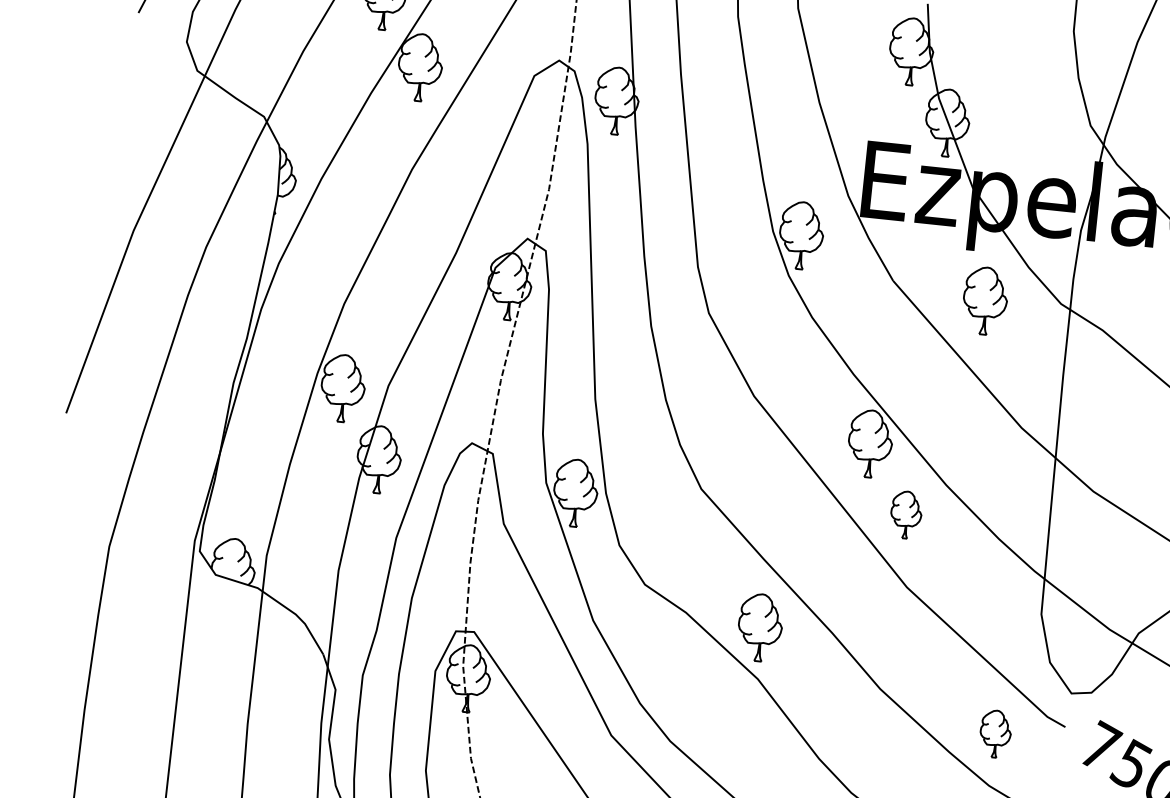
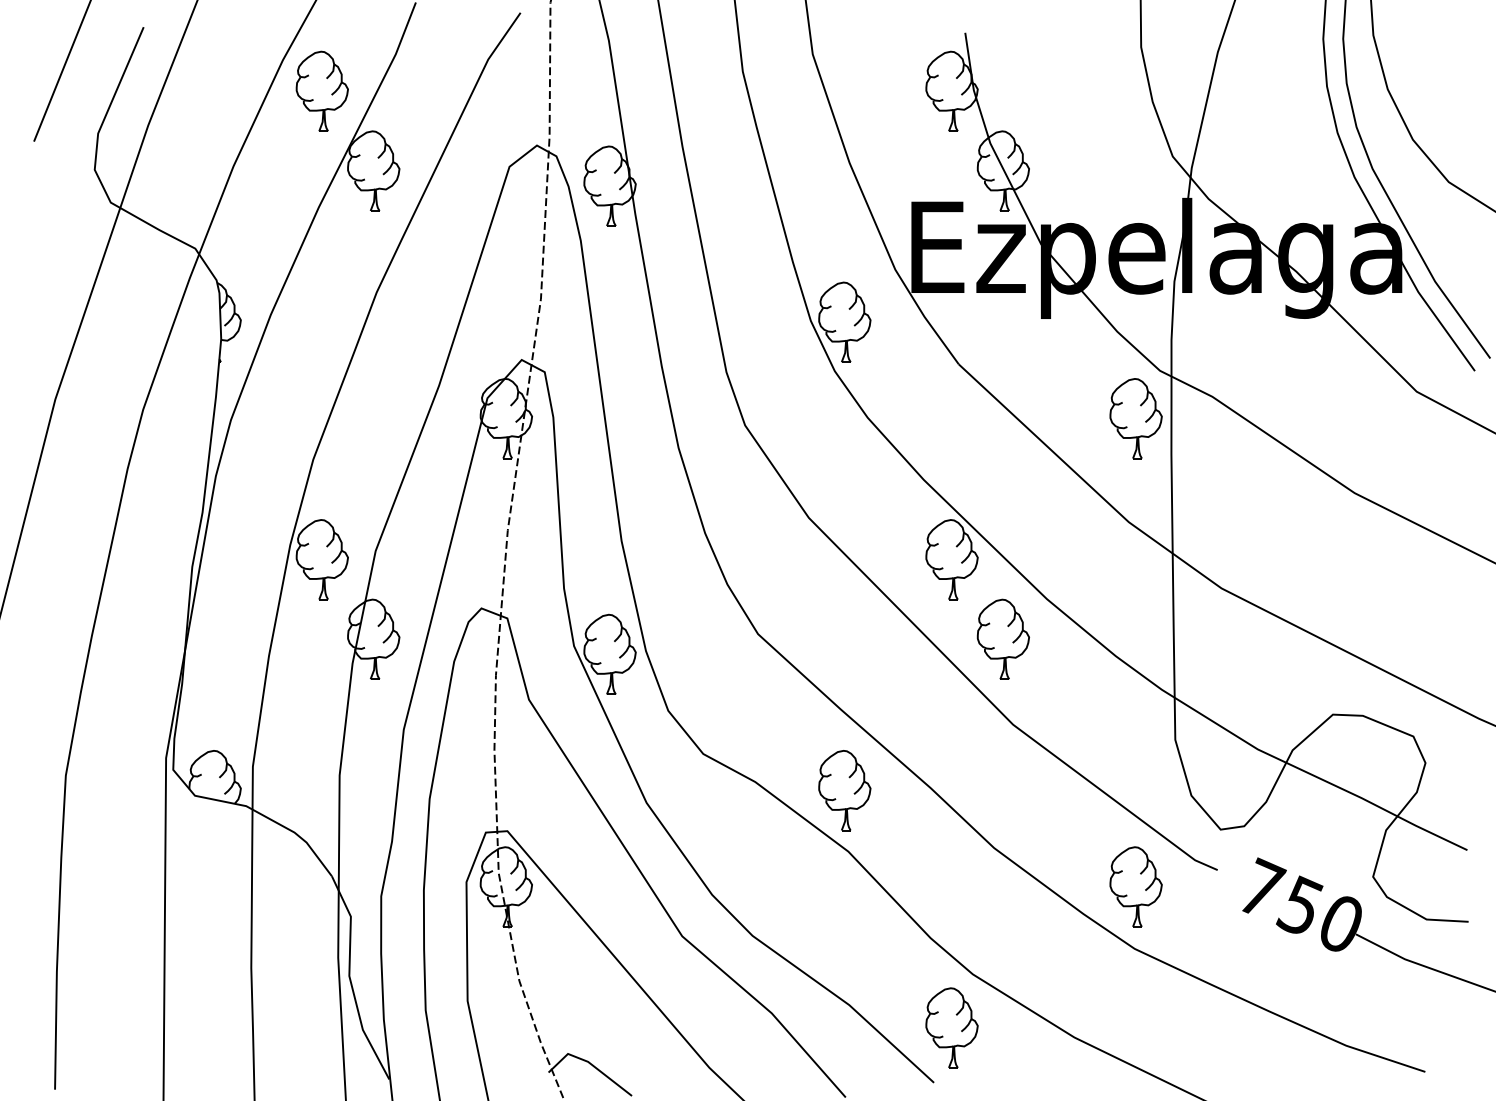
part: (984, 300) -> (1135, 418), moved
part: (905, 514) -> (1002, 638), size x1.43
part: (995, 733) -> (1135, 886), size x1.43

